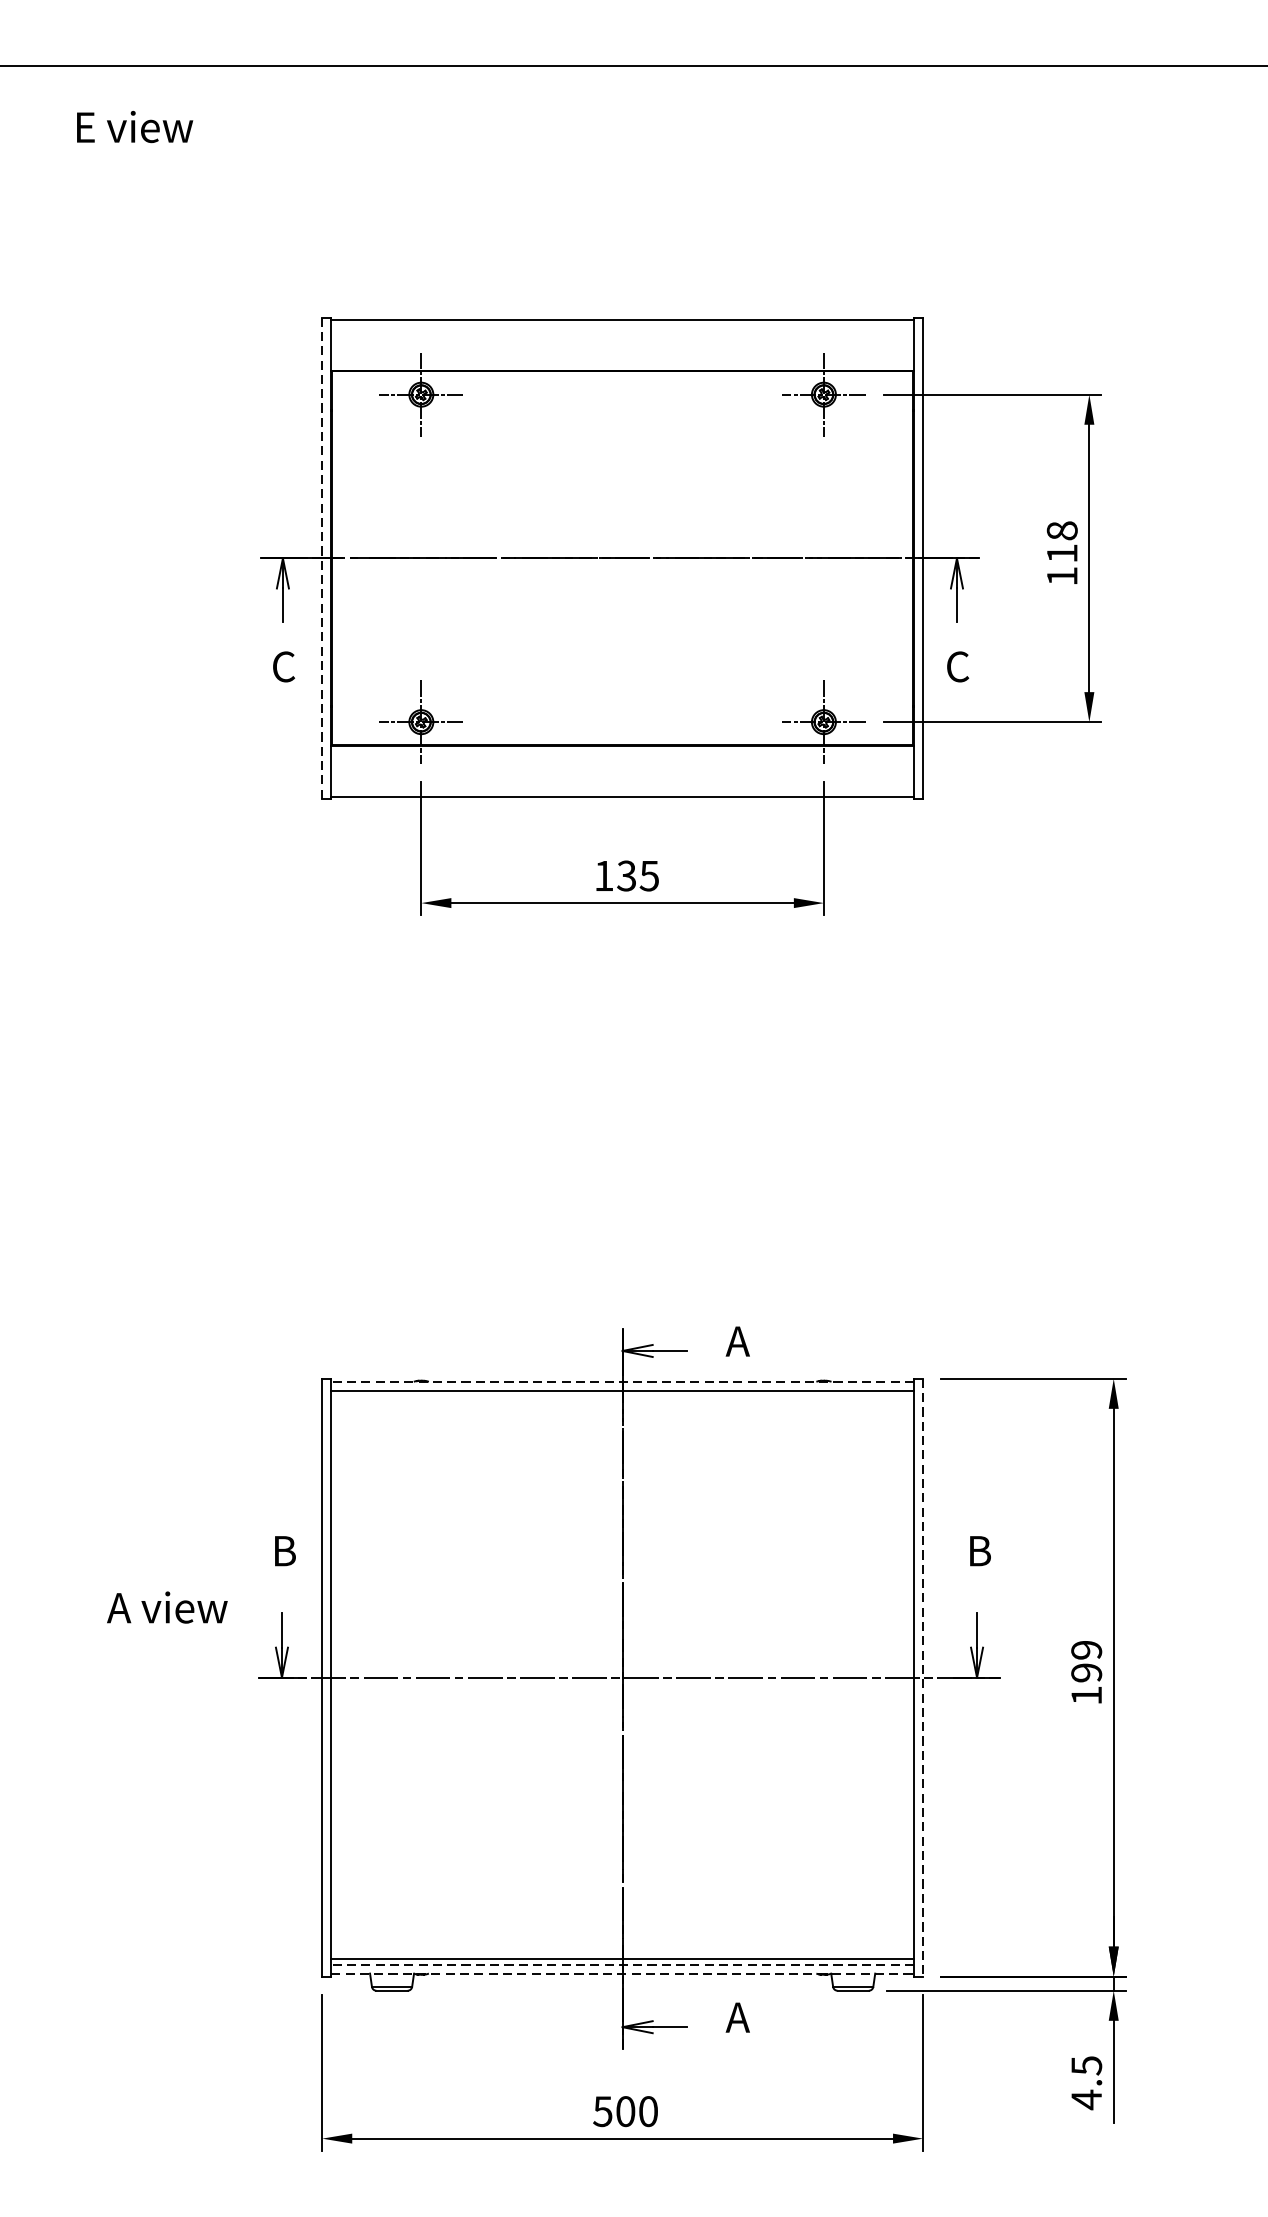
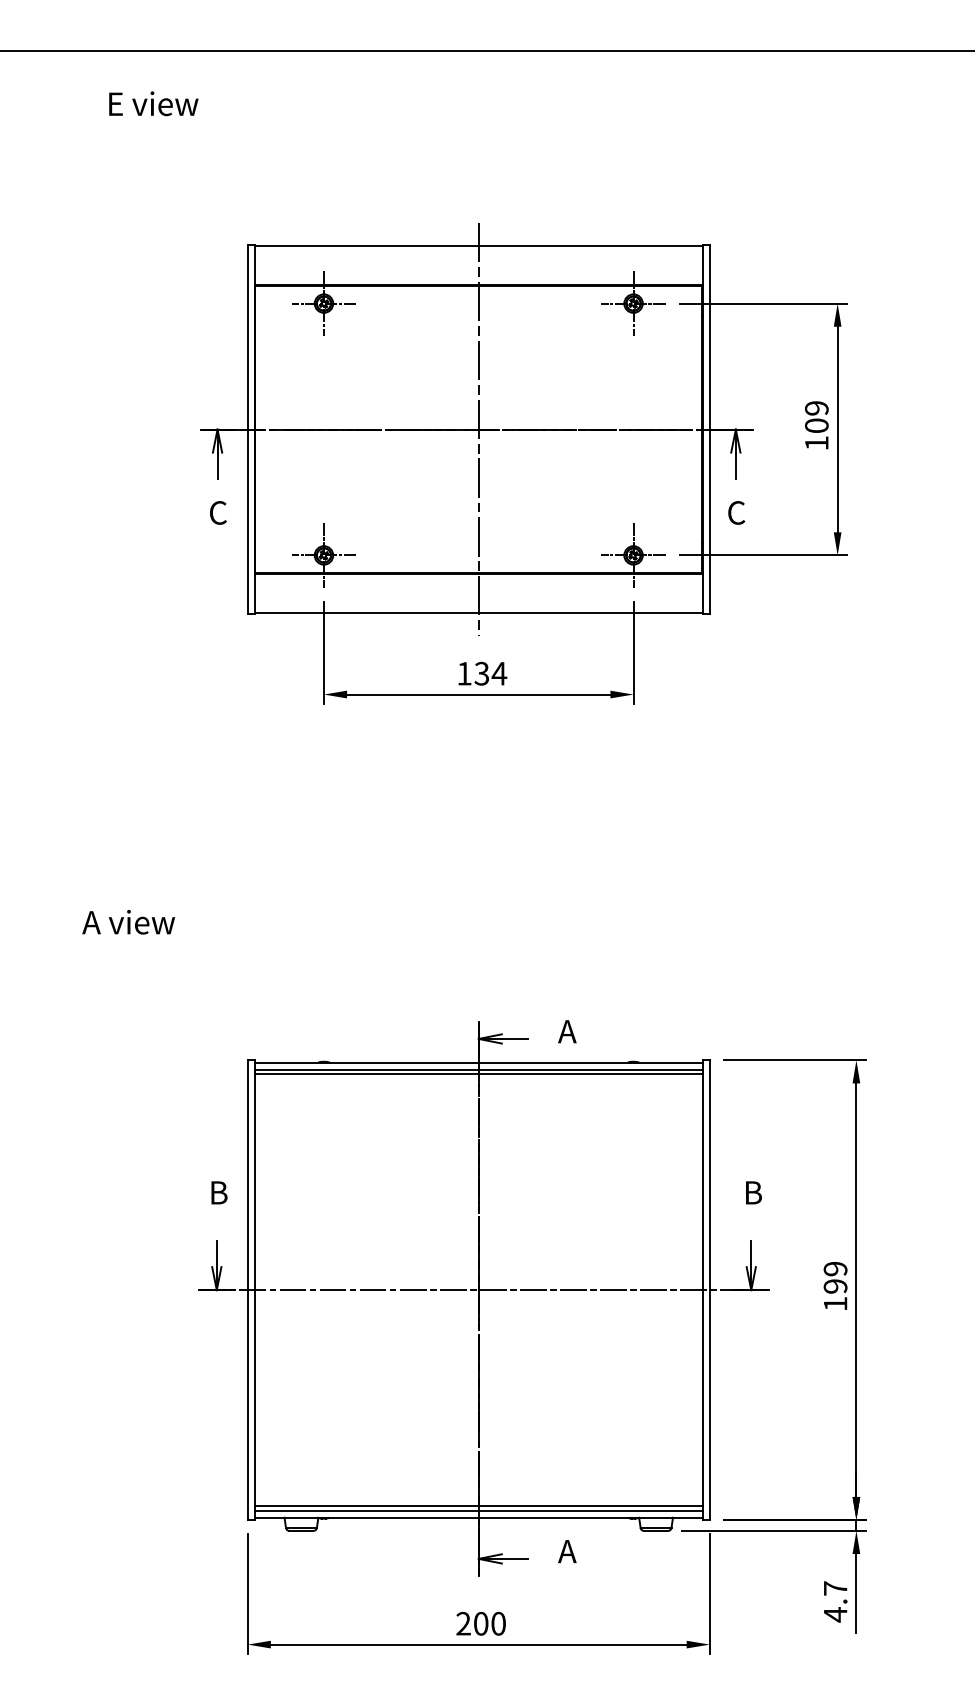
text: (134, 126) -> (153, 103), moved
text: (1061, 541) -> (816, 416), 118 -> 109
line: (321, 558) -> (247, 429), dashed -> solid
line: (622, 558) -> (478, 429), added
text: (649, 875) -> (499, 673), 135 -> 134
line: (622, 1381) -> (478, 1062), dashed -> solid
line: (622, 1397) -> (478, 1074), added
text: (167, 1607) -> (128, 922), moved
line: (922, 1678) -> (709, 1290), dashed -> solid
line: (622, 1964) -> (478, 1510), dashed -> solid
line: (623, 1973) -> (479, 1517), dashed -> solid
text: (1086, 2065) -> (835, 1588), 4.5 -> 4.7
text: (602, 2111) -> (463, 1623), 500 -> 200

